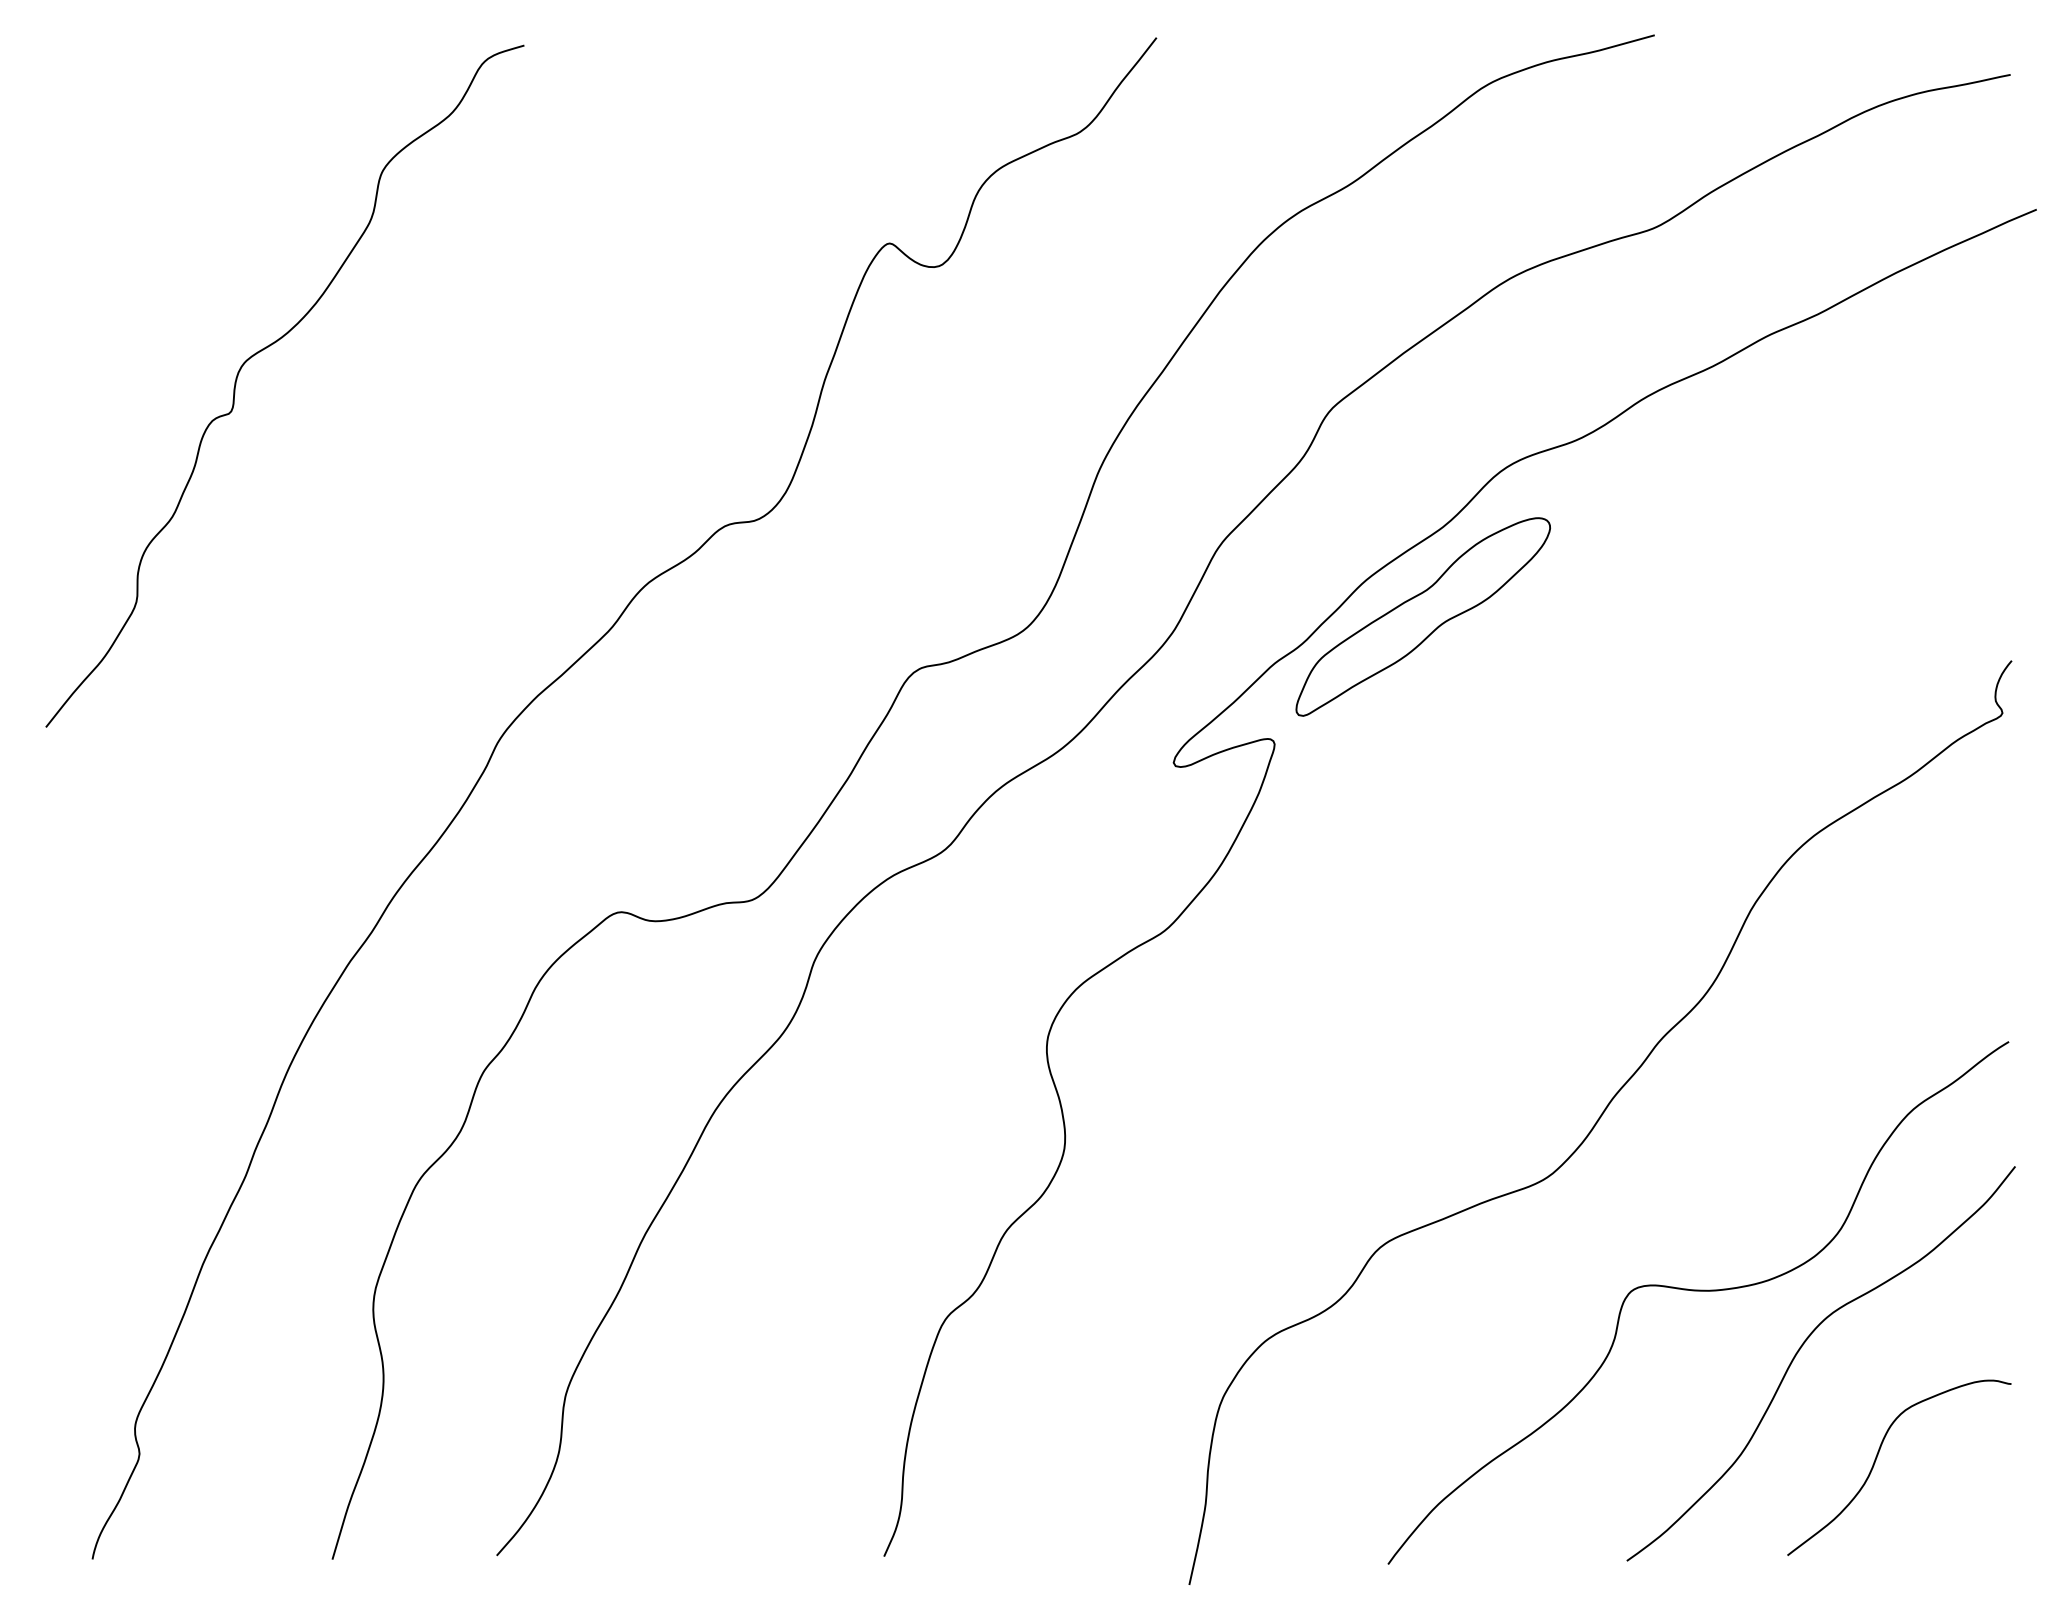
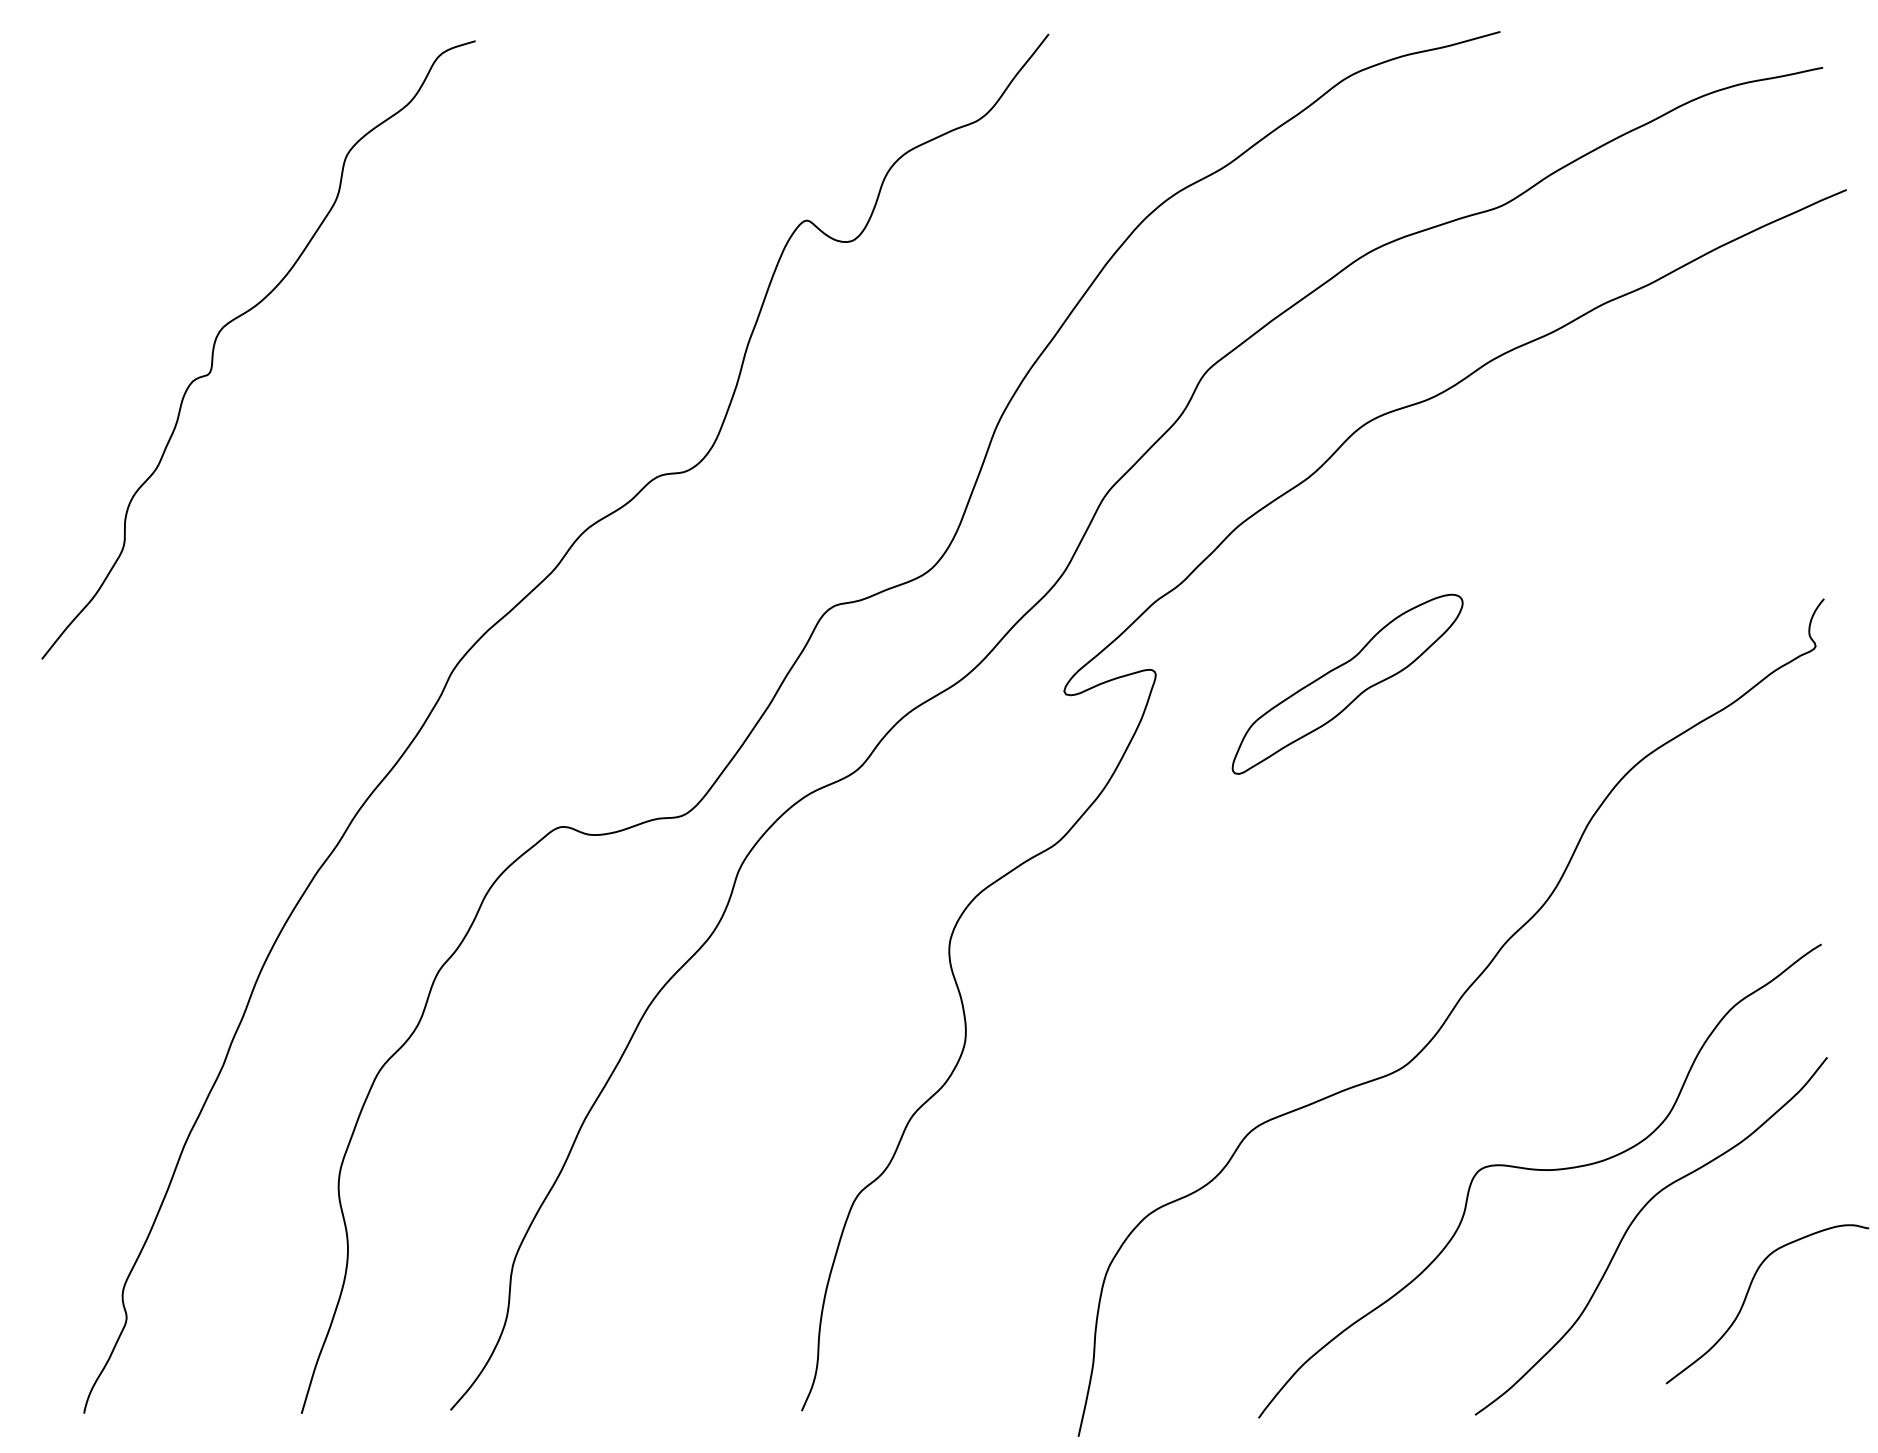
part: (1422, 616) -> (1346, 683), moved
curve: (1876, 1460) -> (1746, 1297), moved

